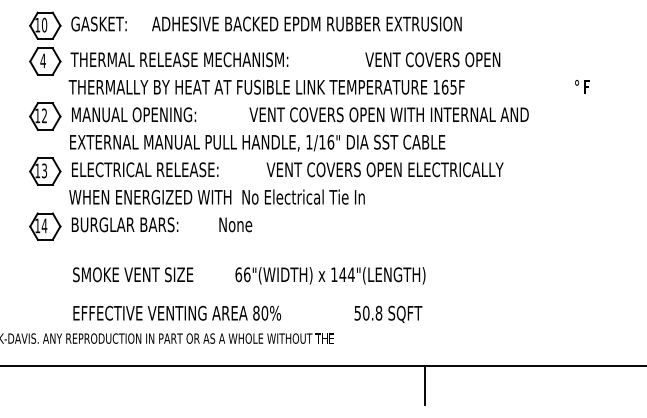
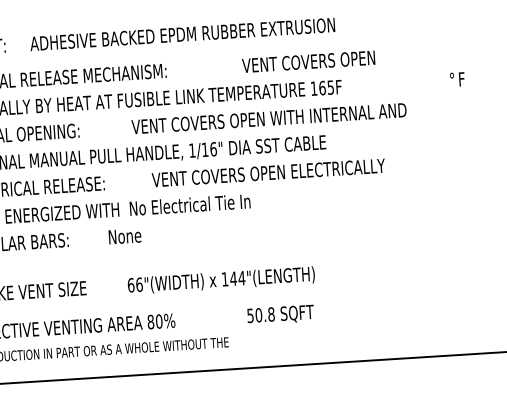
line: (425, 385) -> (321, 382), removed

